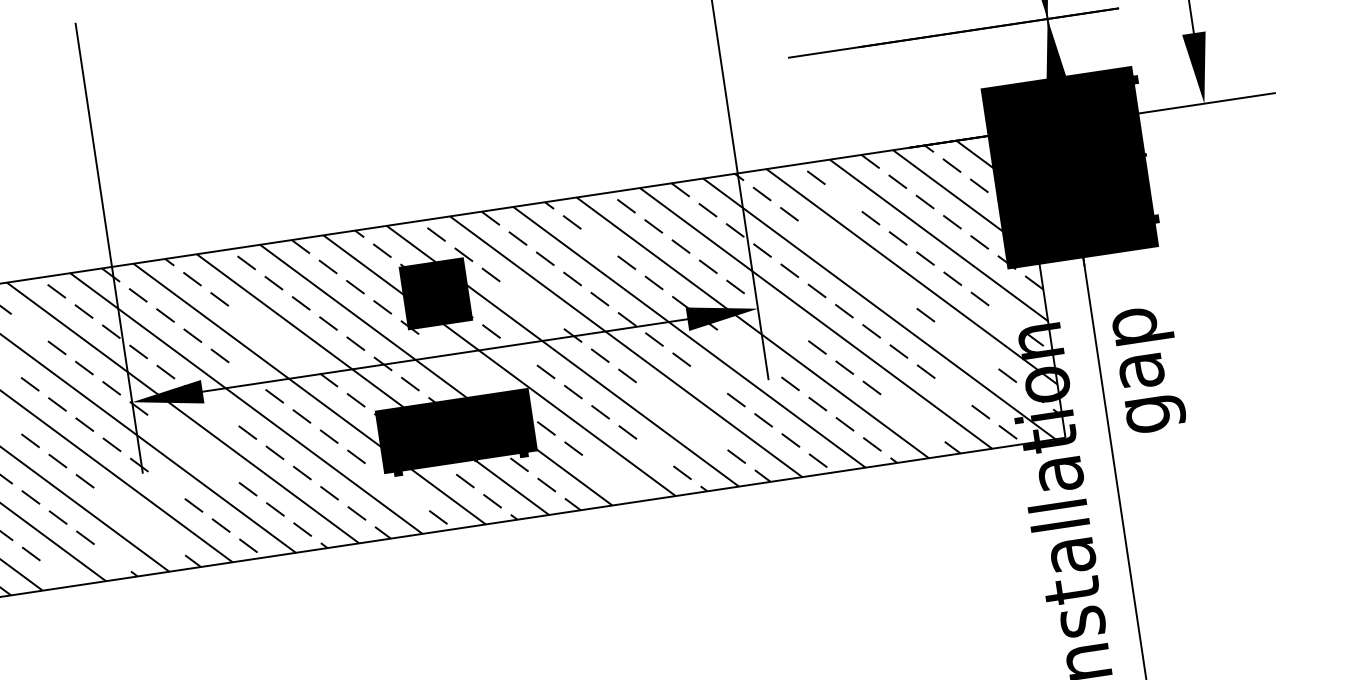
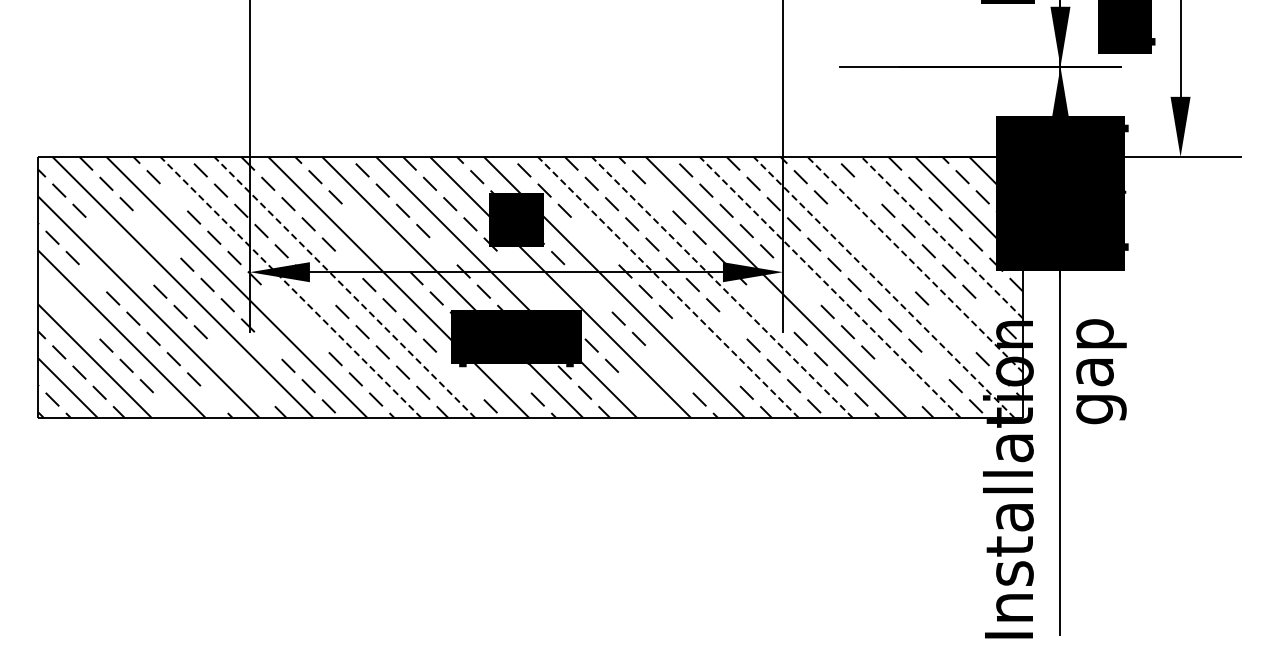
line: (937, 240) -> (941, 237), solid -> dashed
line: (912, 276) -> (915, 264), solid -> dashed
line: (879, 308) -> (884, 287), solid -> dashed
line: (816, 318) -> (830, 287), solid -> dashed
line: (689, 337) -> (722, 287), solid -> dashed
line: (355, 343) -> (443, 251), removed
line: (626, 346) -> (668, 287), solid -> dashed
line: (546, 371) -> (598, 298), removed
line: (30, 384) -> (167, 244), removed
line: (245, 403) -> (344, 287), solid -> dashed
line: (182, 413) -> (290, 287), solid -> dashed
line: (628, 432) -> (659, 359), removed
line: (465, 481) -> (517, 379), removed

